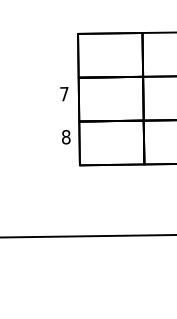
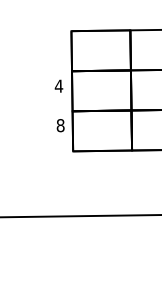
text: (64, 94) -> (59, 86), 7 -> 4

